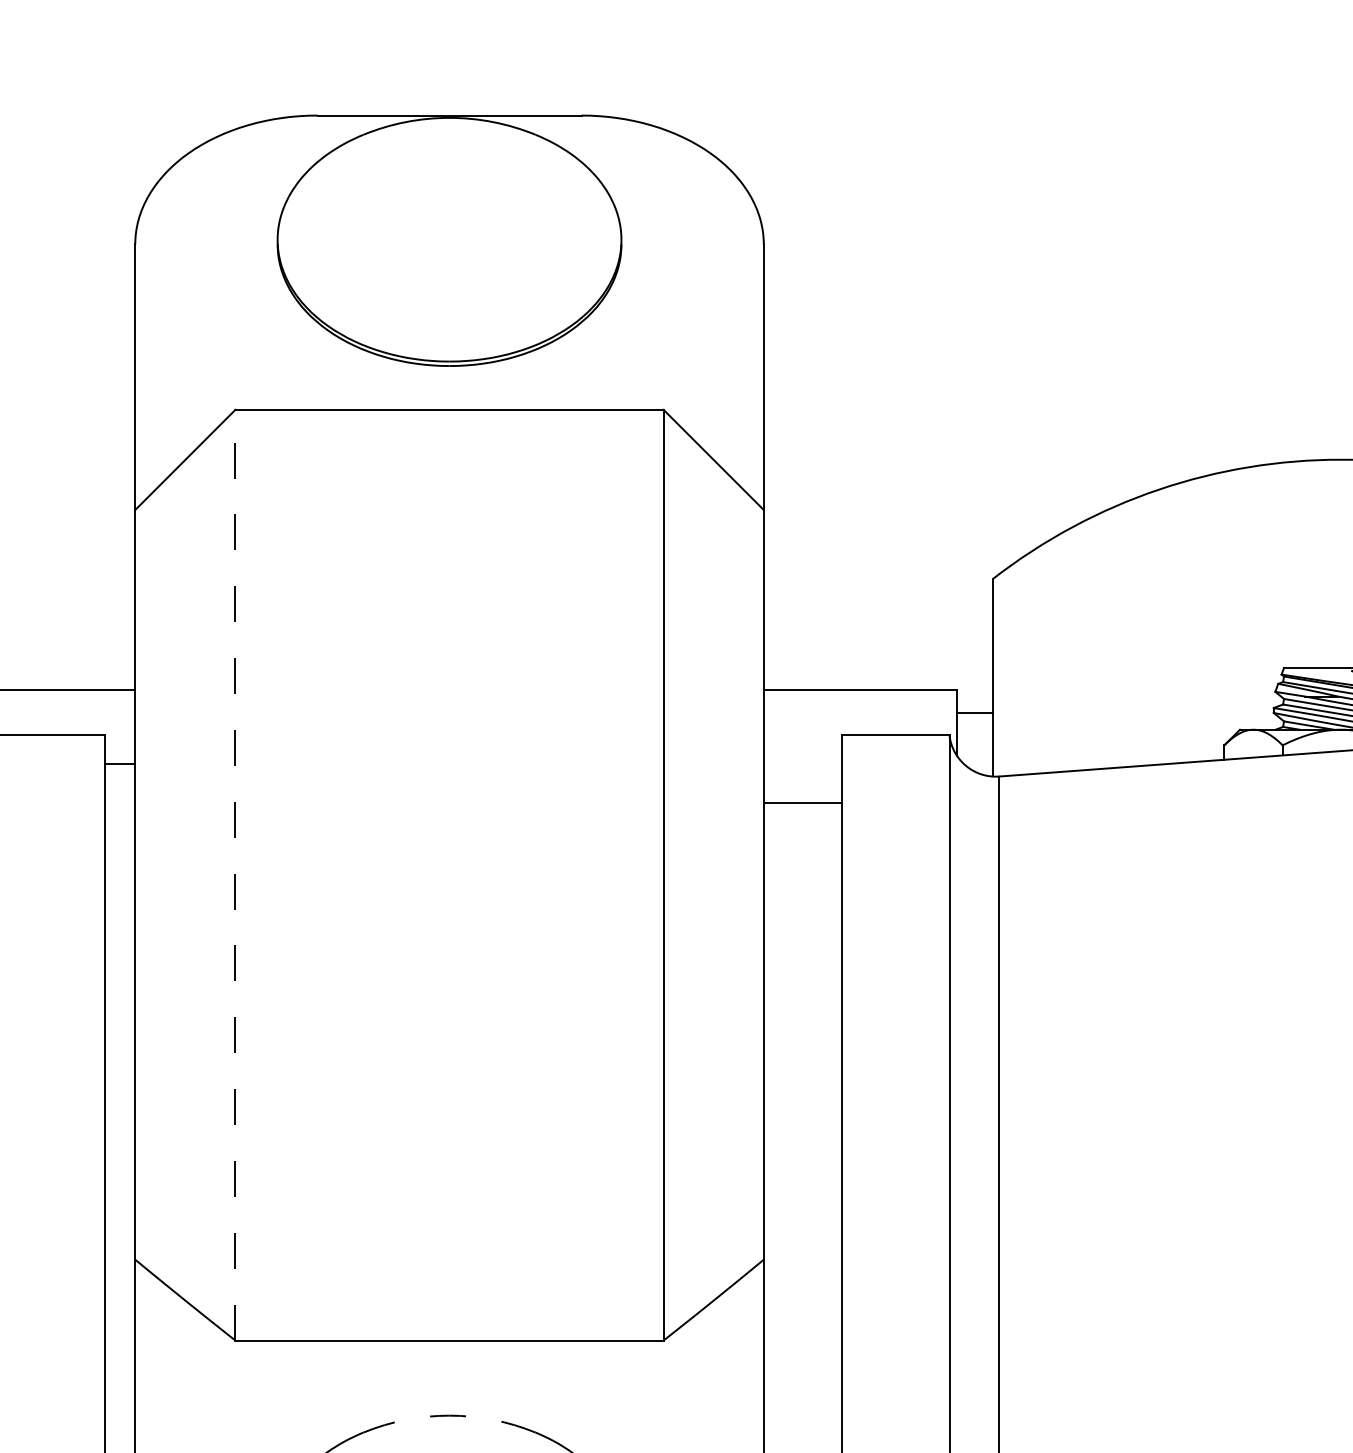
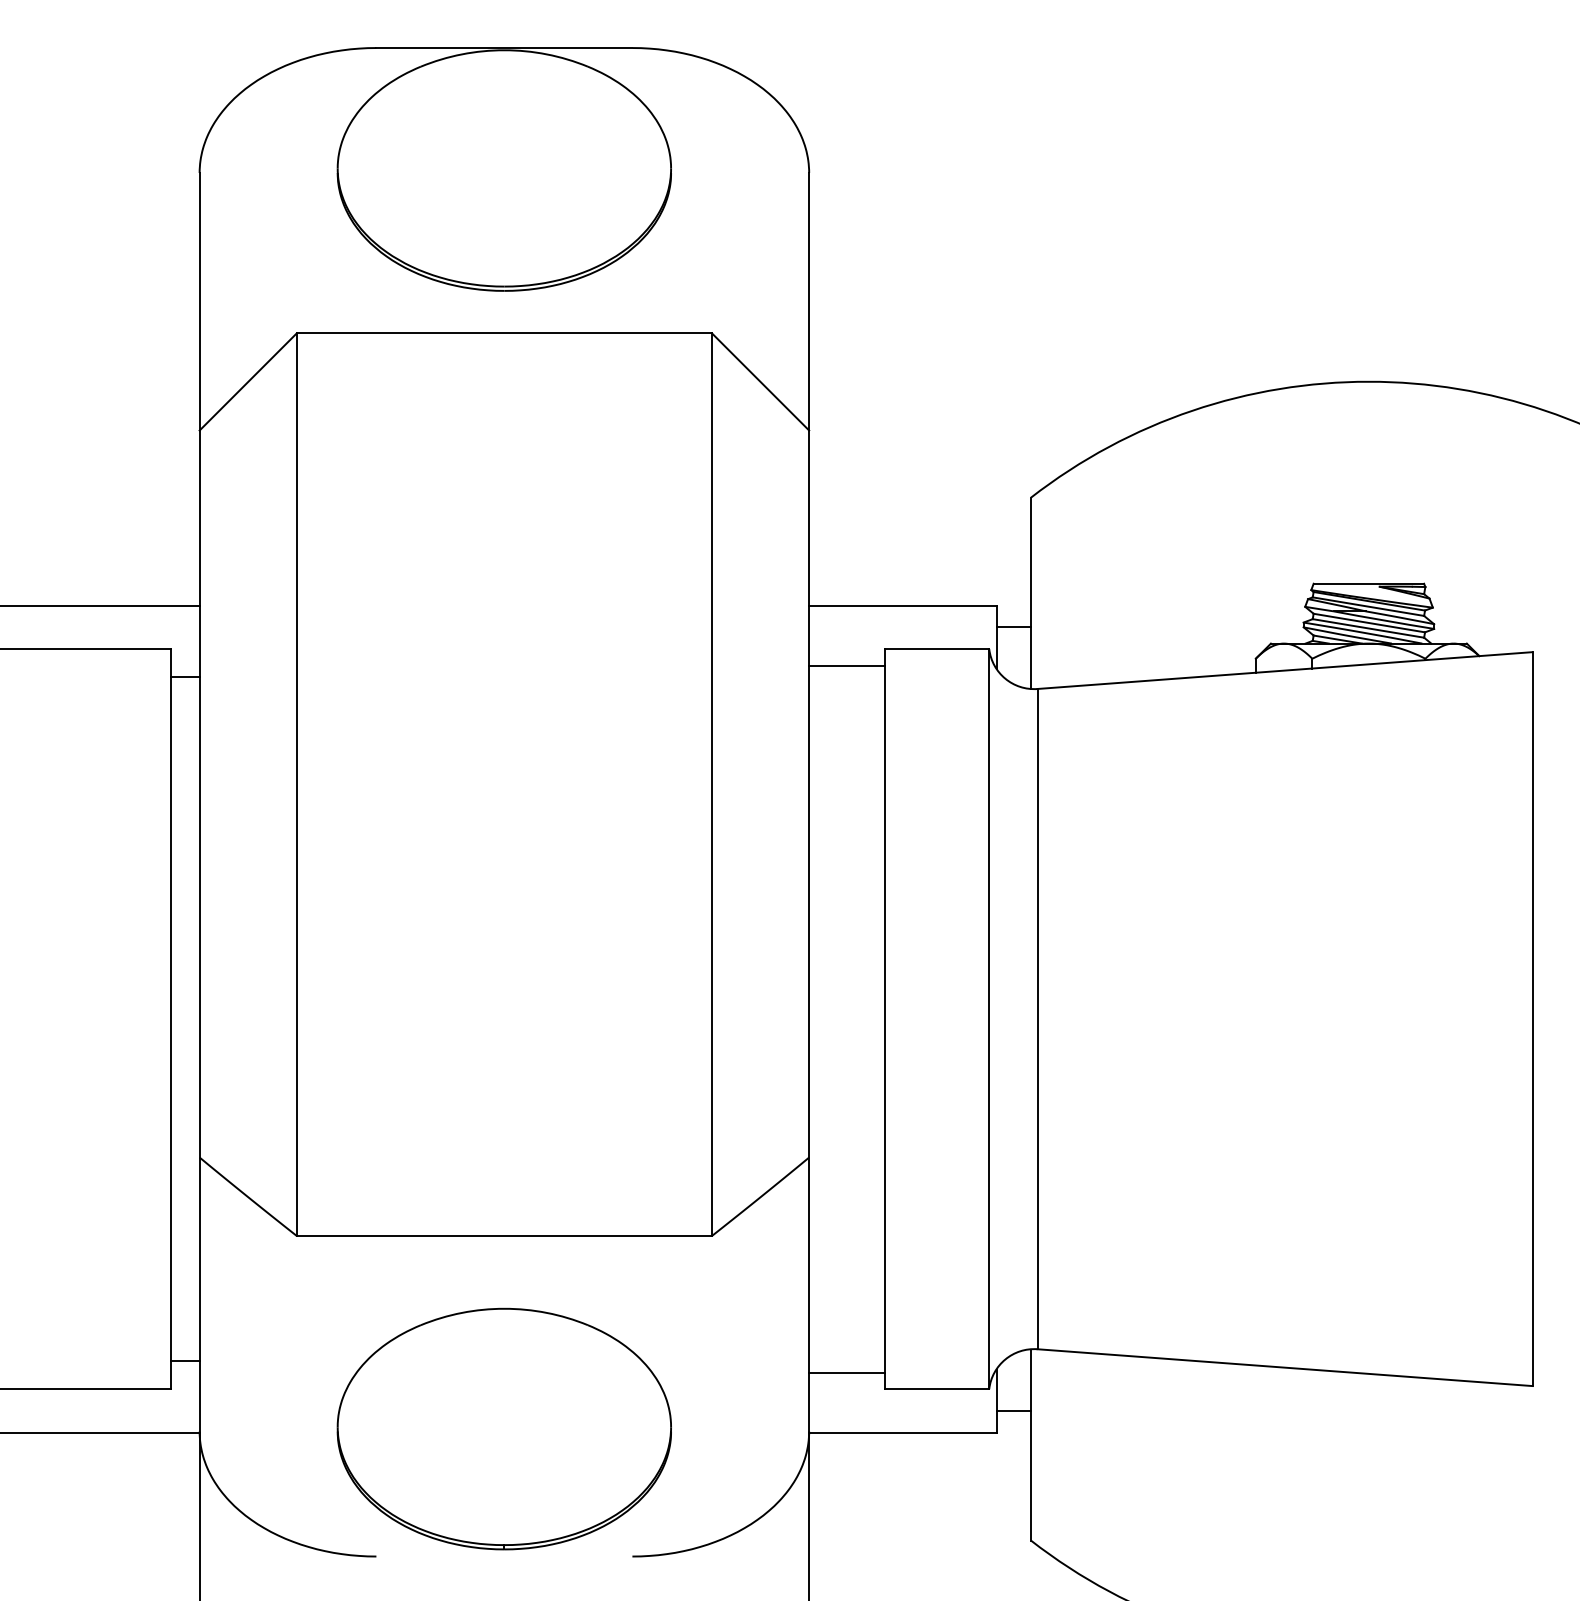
line: (802, 802) -> (846, 665), moved
line: (235, 875) -> (296, 784), dashed -> solid
arc: (449, 1415) -> (504, 1308), dashed -> solid

